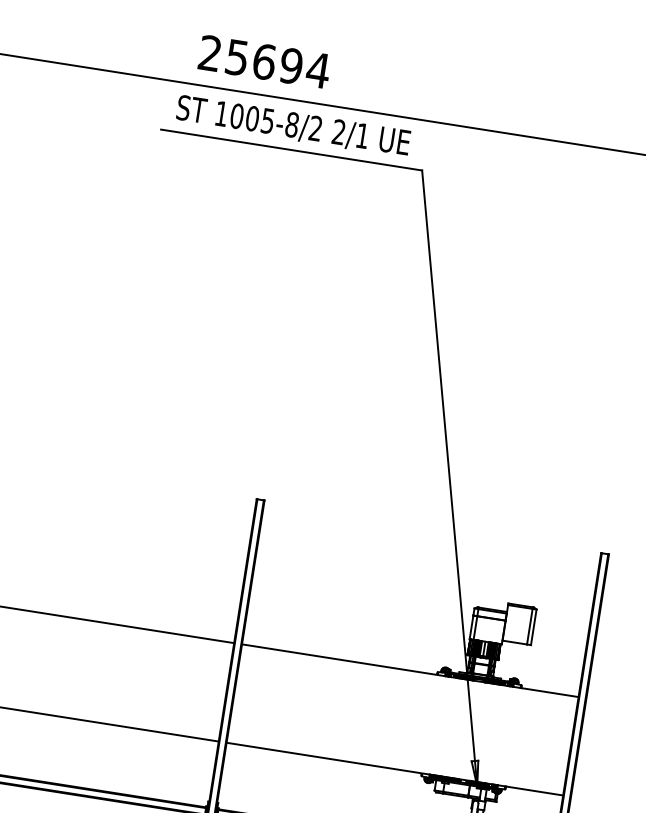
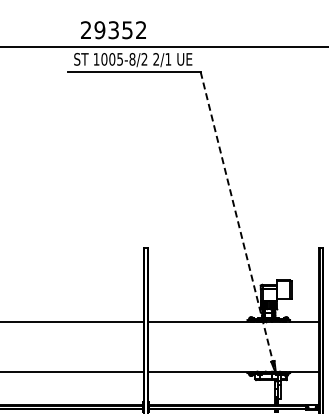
text: (277, 64) -> (120, 30), 25694 -> 29352
line: (450, 477) -> (238, 222), solid -> dashed

